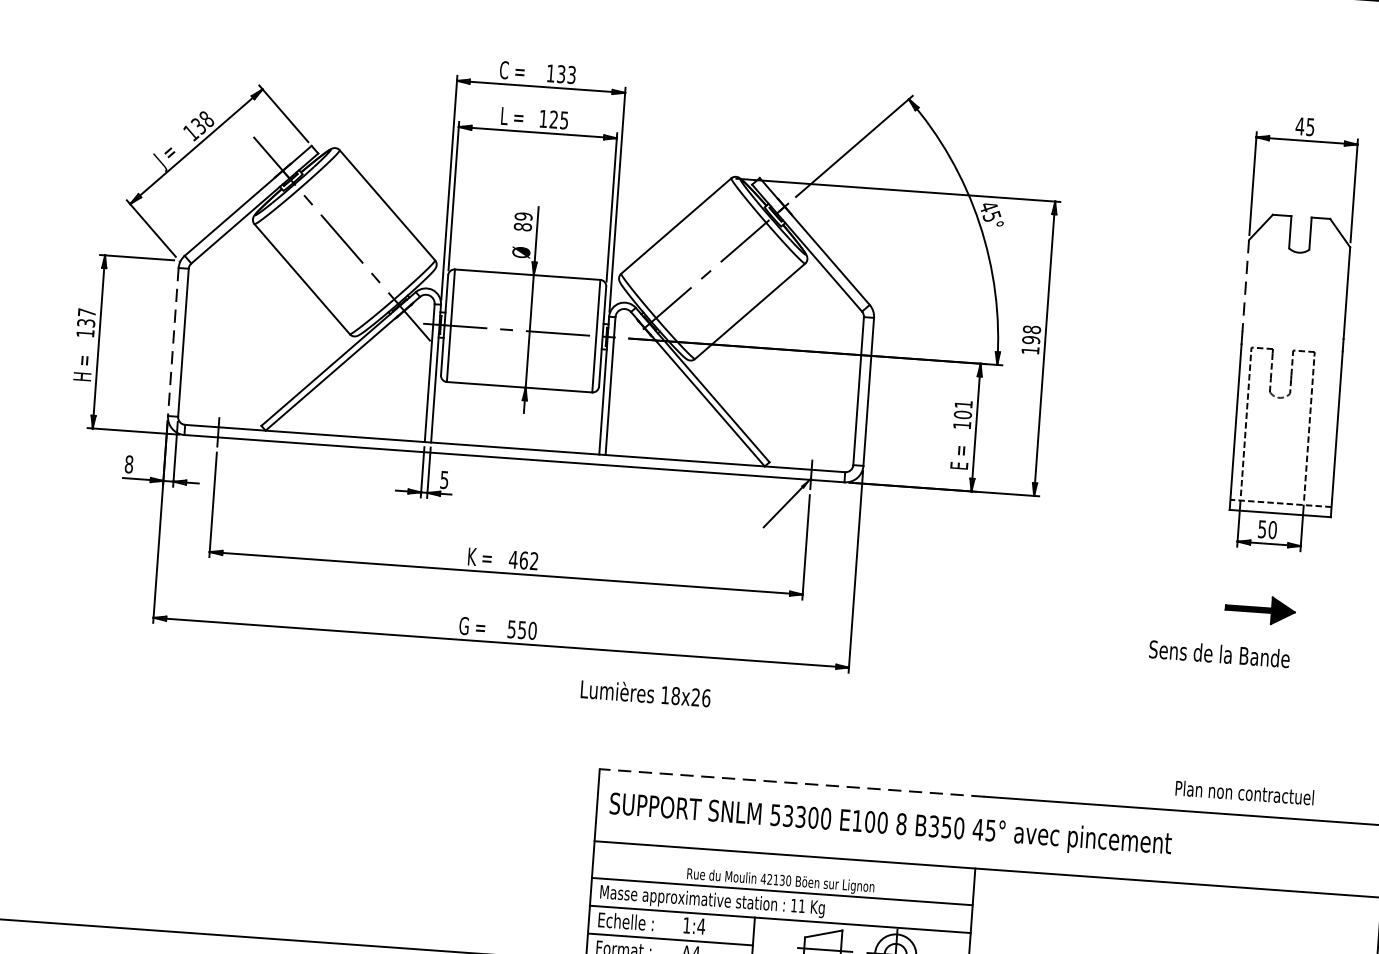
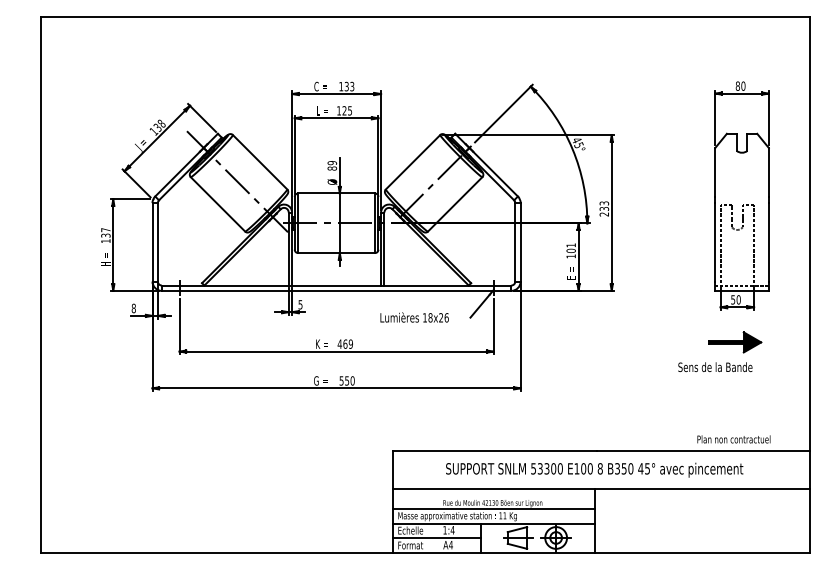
text: (1305, 125) -> (740, 85), 45 -> 80
line: (1246, 286) -> (715, 172), dashed -> solid
text: (1031, 339) -> (604, 208), 198 -> 233
line: (173, 342) -> (152, 242), dashed -> solid
text: (533, 559) -> (350, 343), 462 -> 469
part: (1260, 610) -> (735, 342), size x1.43
text: (645, 693) -> (414, 317), moved
line: (792, 783) -> (495, 451), dashed -> solid
text: (890, 824) -> (594, 469), moved

